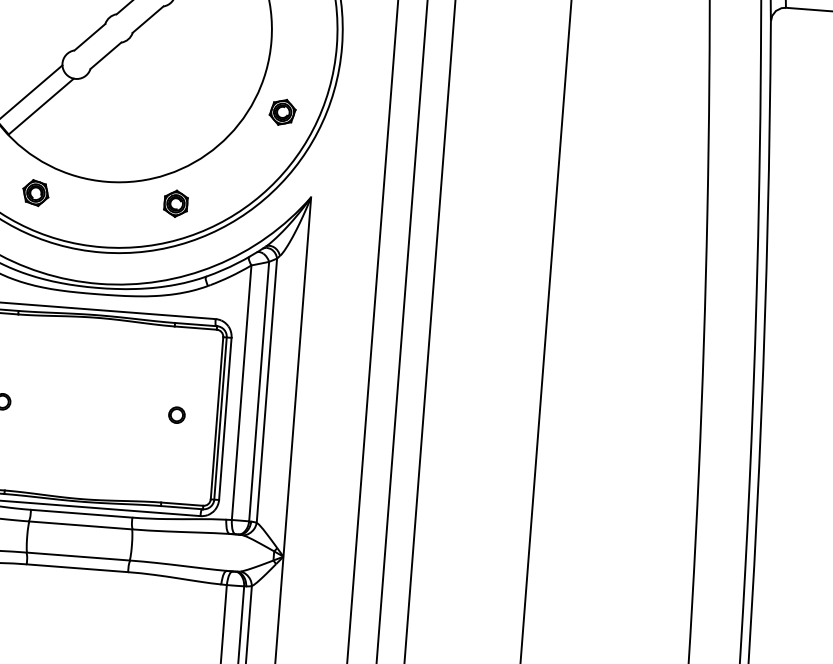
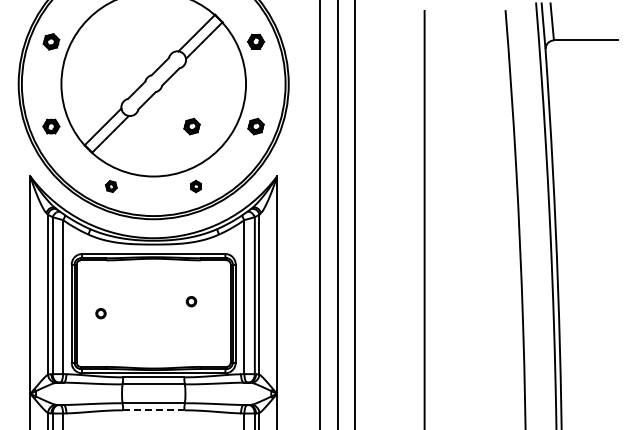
part: (175, 103) -> (191, 126), added
part: (36, 192) -> (111, 186), size x0.7
part: (174, 203) -> (195, 186), size x0.7
part: (176, 414) -> (191, 301), moved
line: (77, 568) -> (153, 410), solid -> dashed

